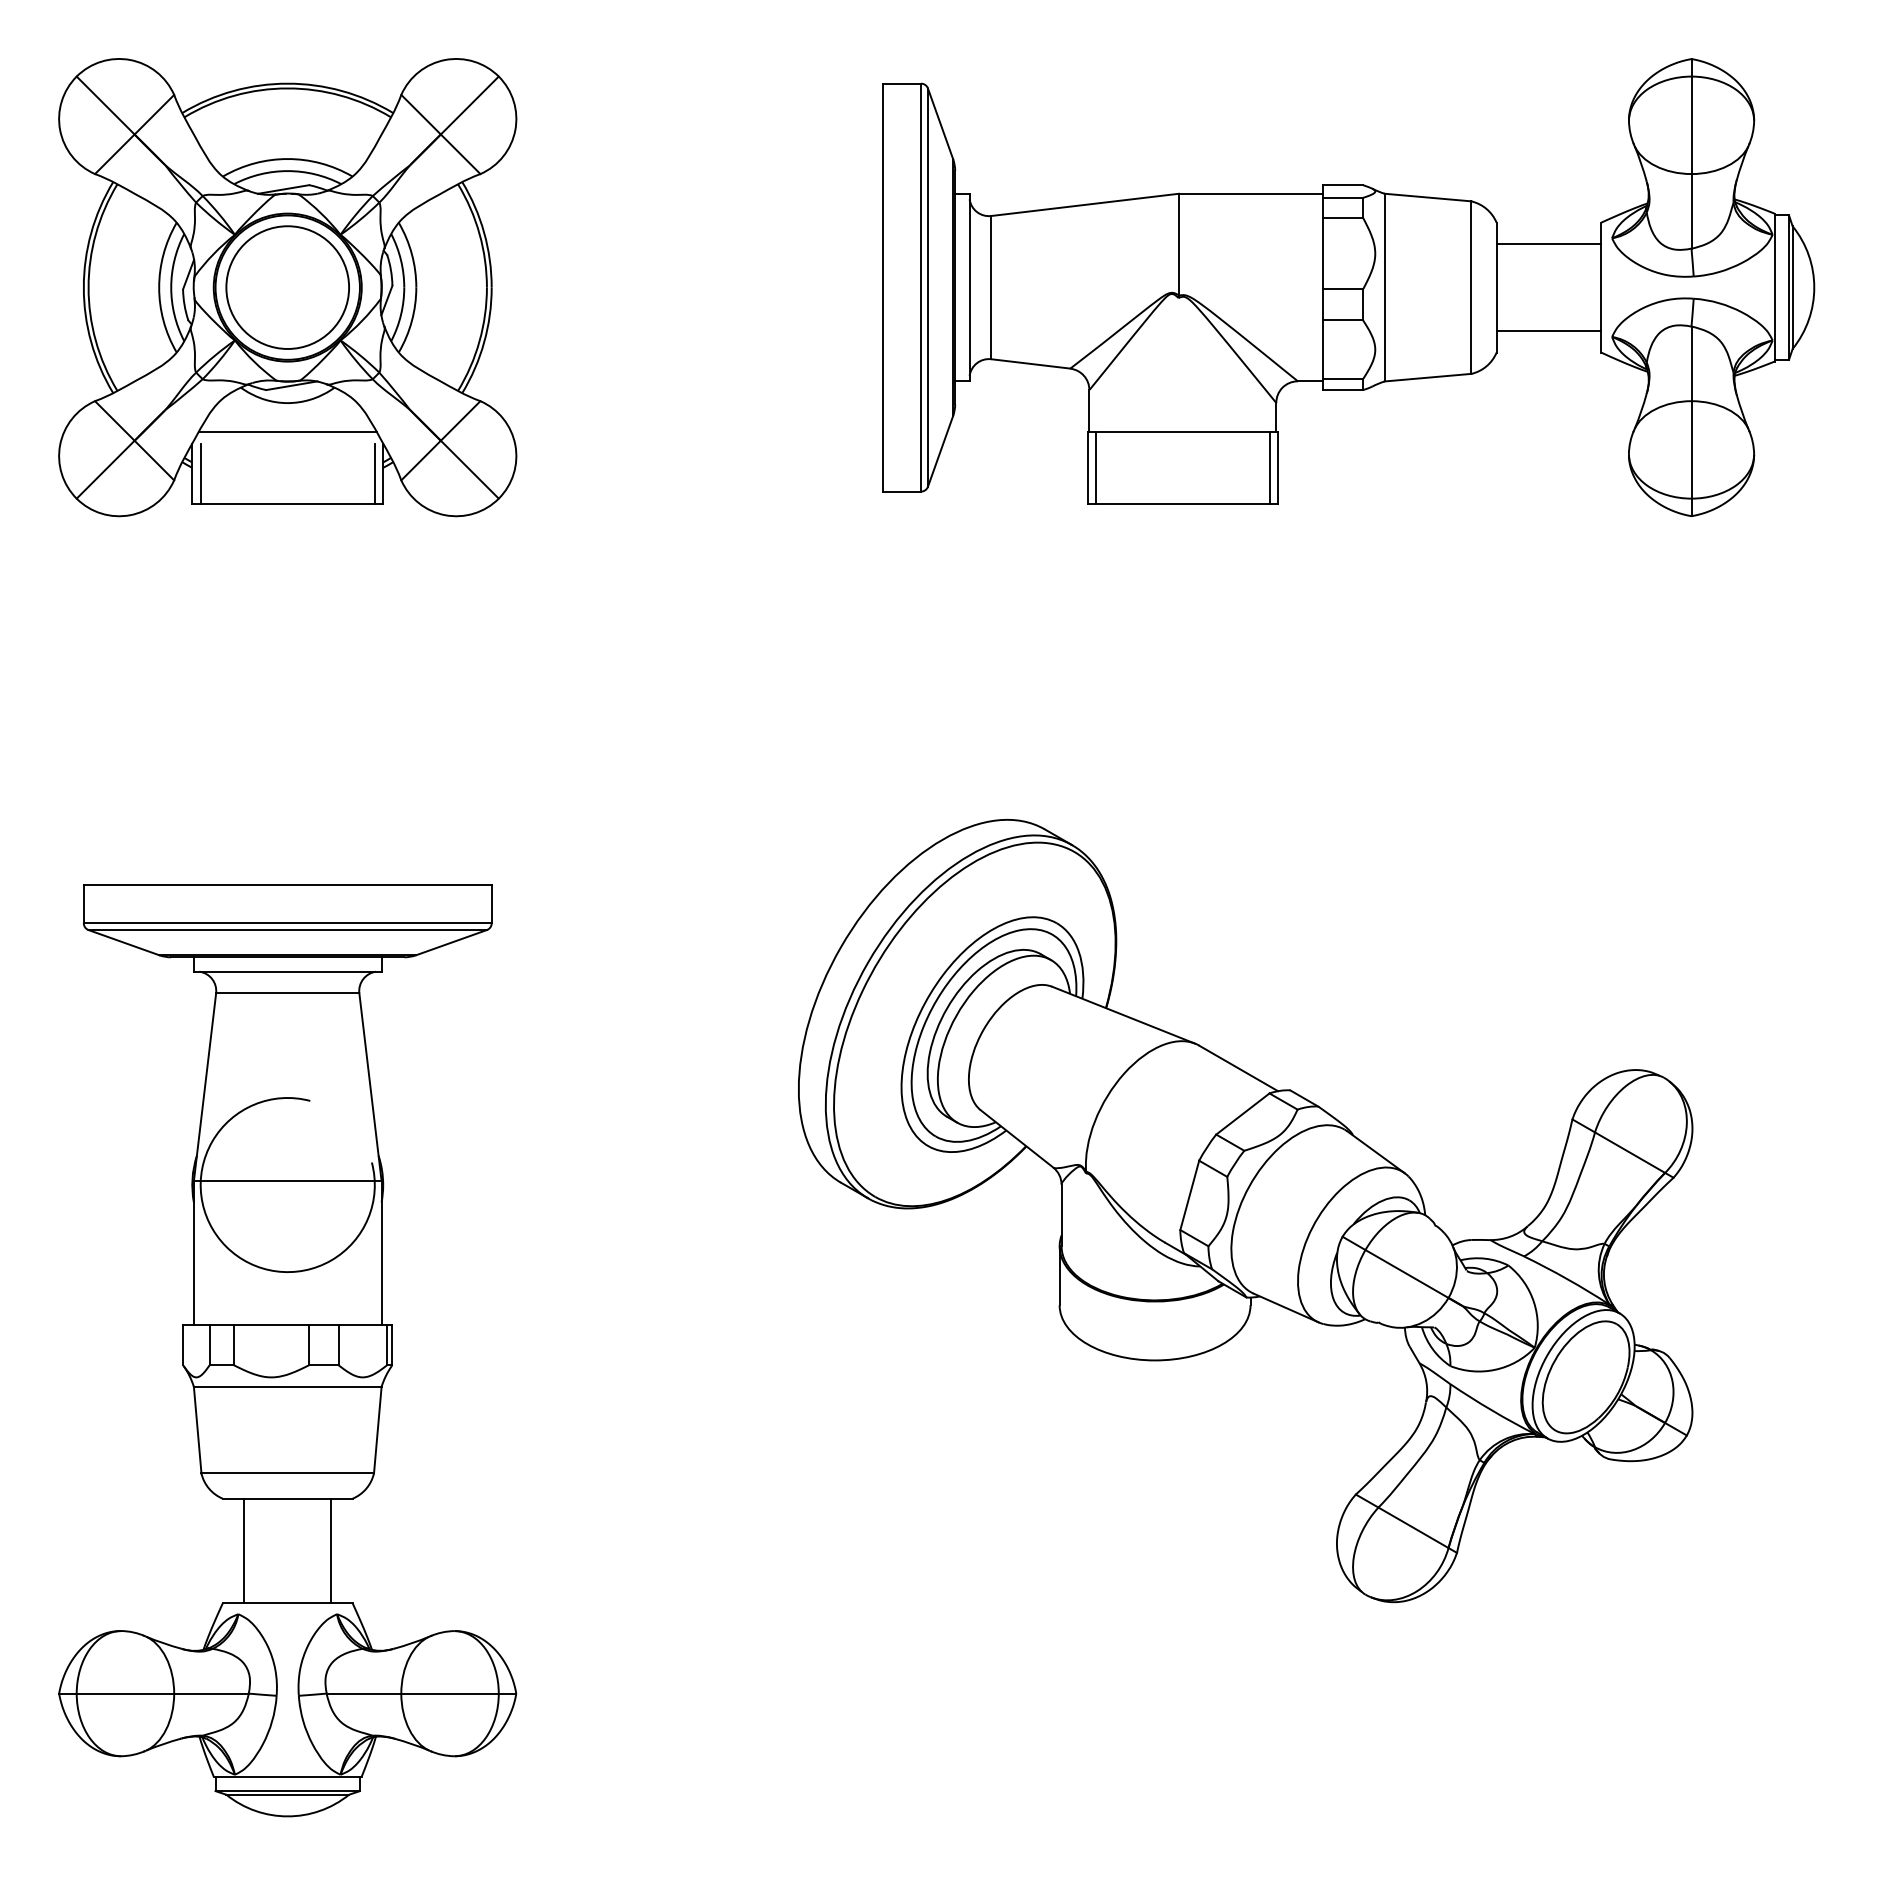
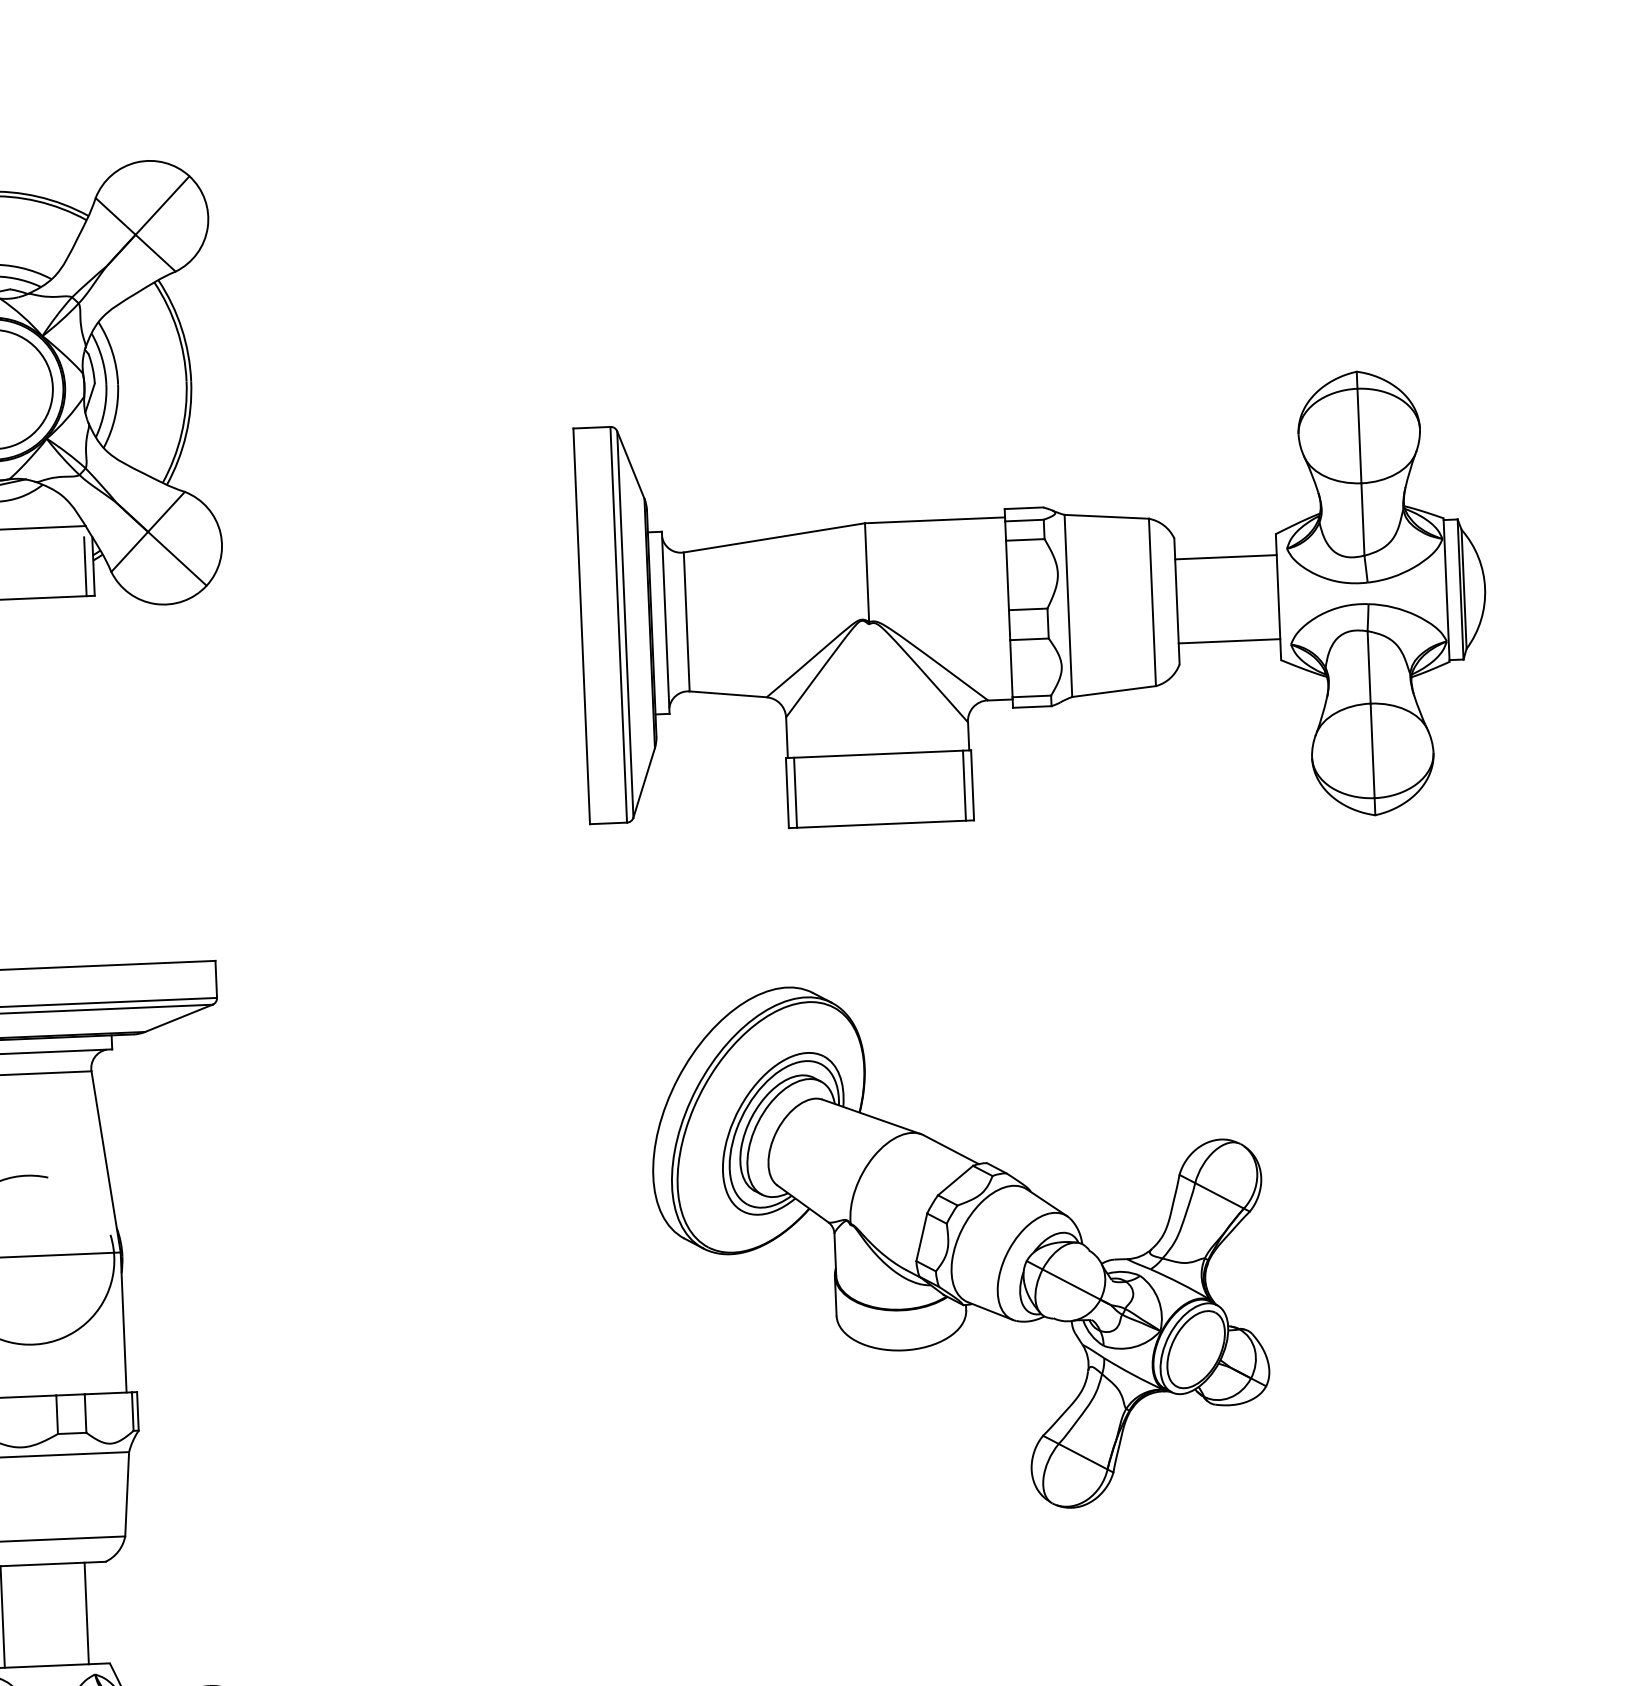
part: (1348, 287) -> (1033, 607), moved
part: (1245, 1210) -> (959, 1245), size x0.7

